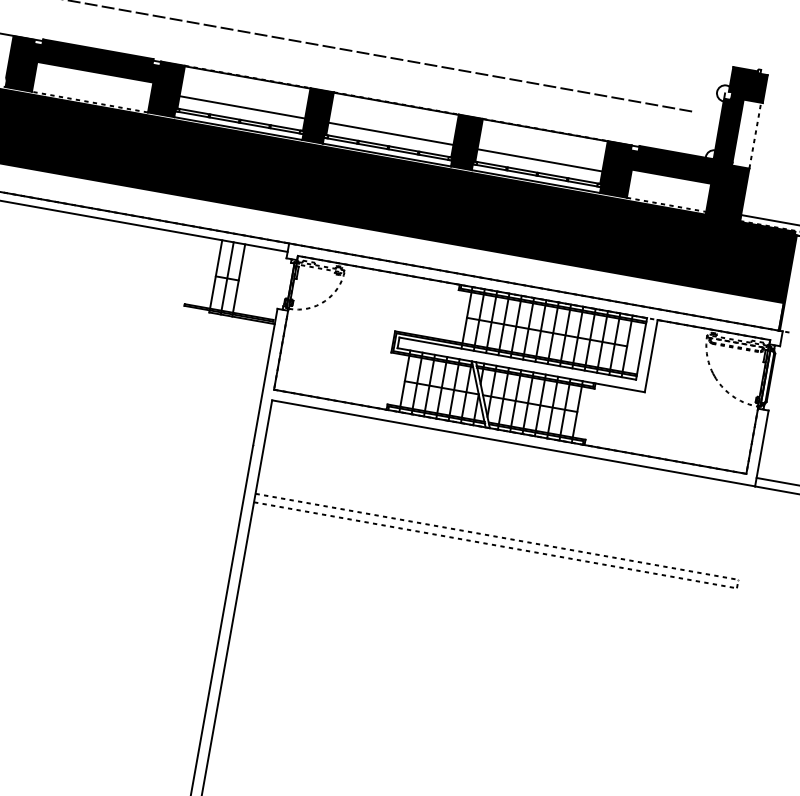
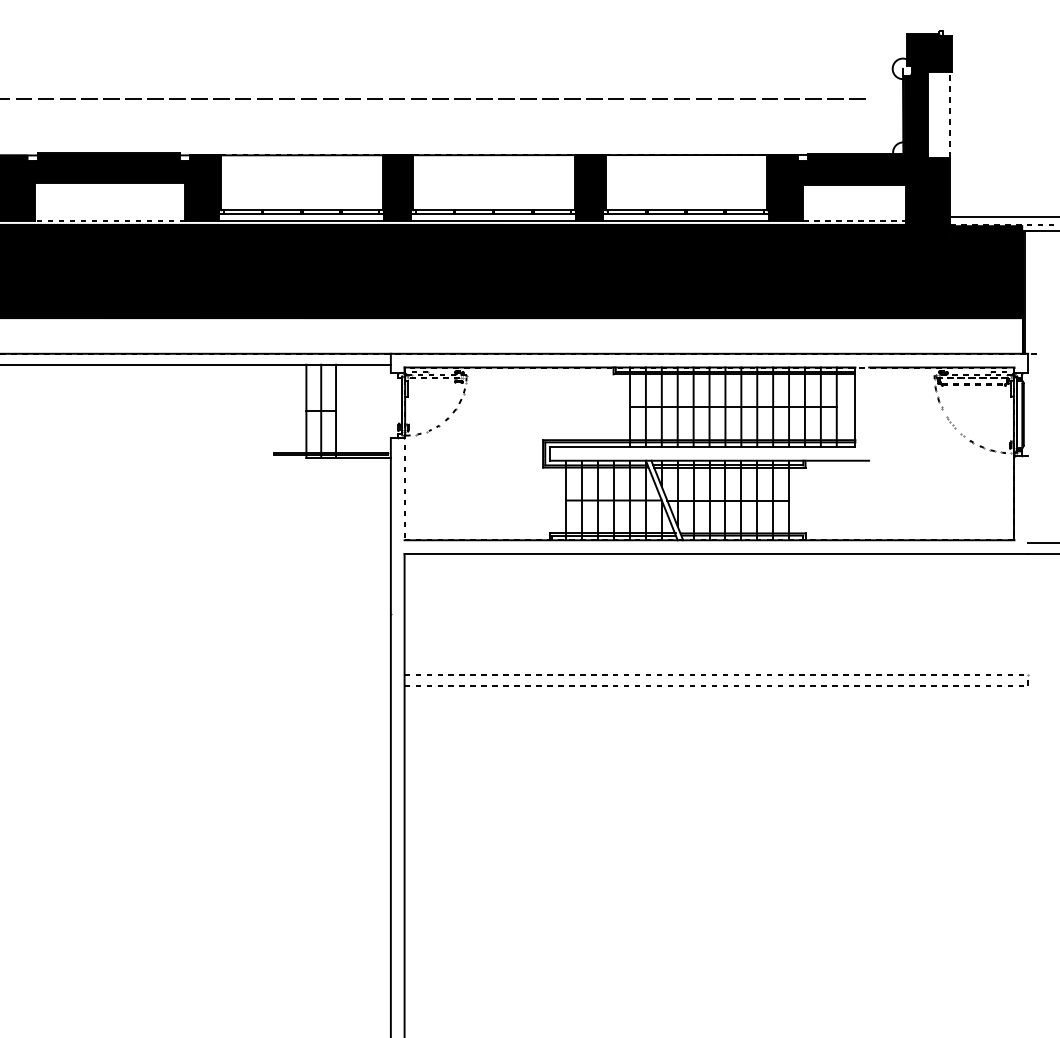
line: (242, 106) -> (301, 193), removed
line: (390, 133) -> (493, 193), removed
line: (539, 159) -> (685, 193), removed
line: (281, 350) -> (404, 489), removed
line: (651, 355) -> (869, 413), removed
line: (762, 448) -> (1028, 504), removed

